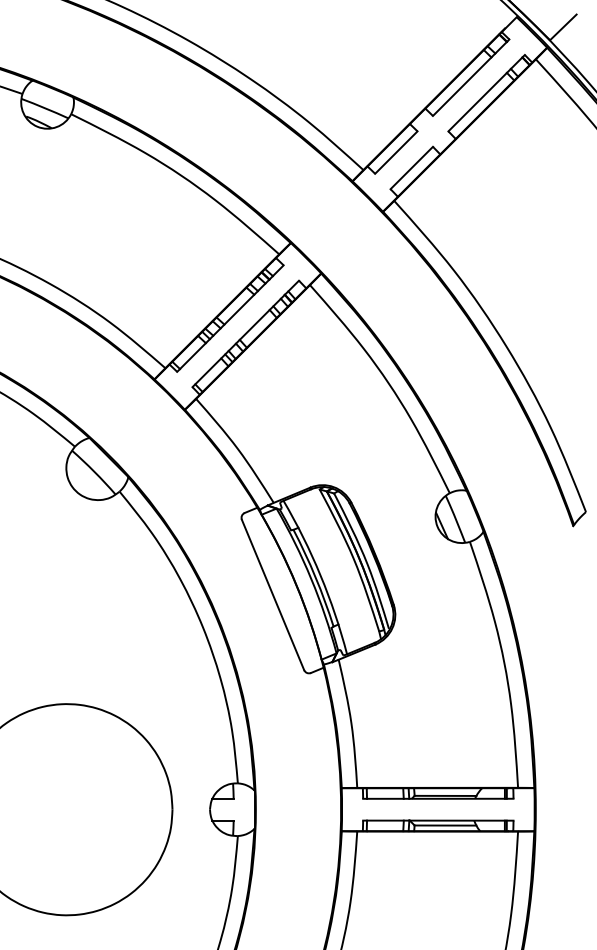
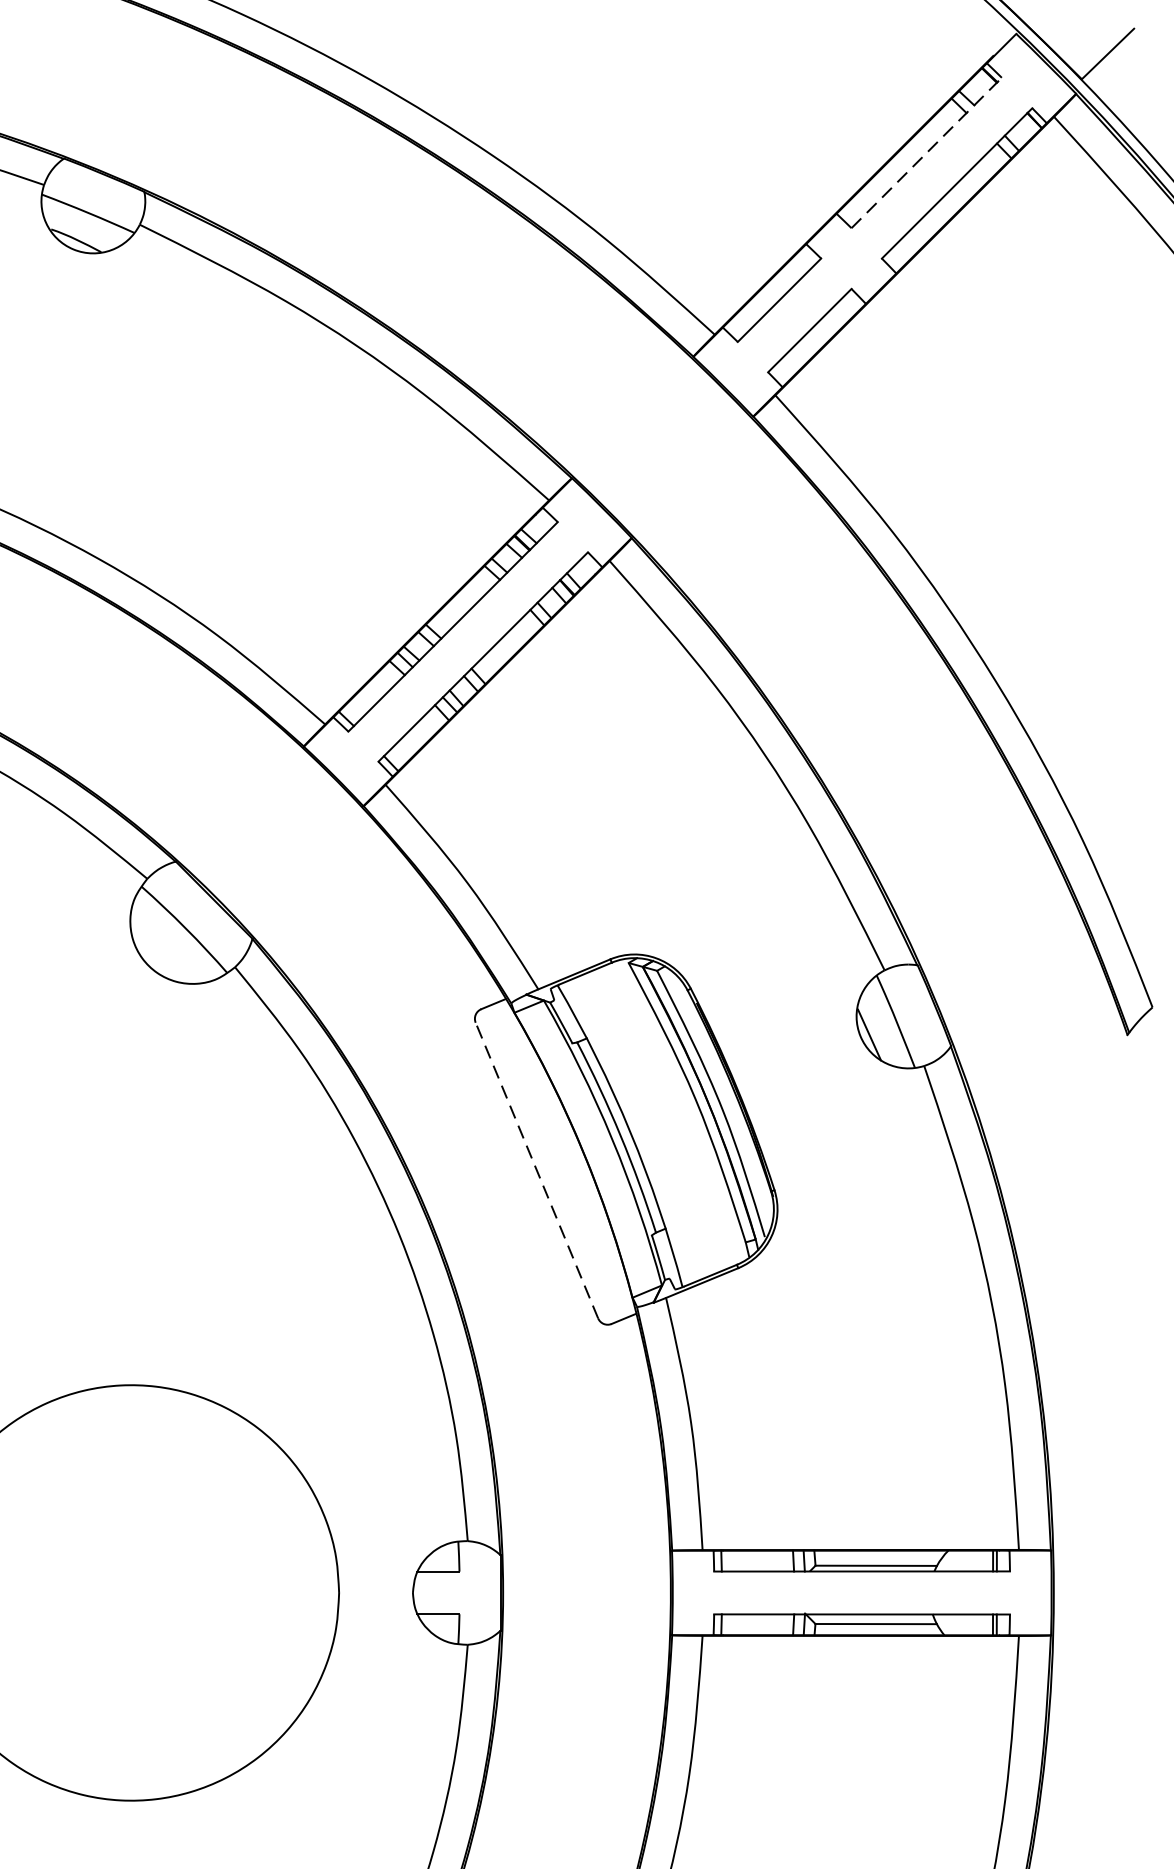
line: (471, 77) -> (927, 152), solid -> dashed
line: (272, 594) -> (535, 1169), solid -> dashed

